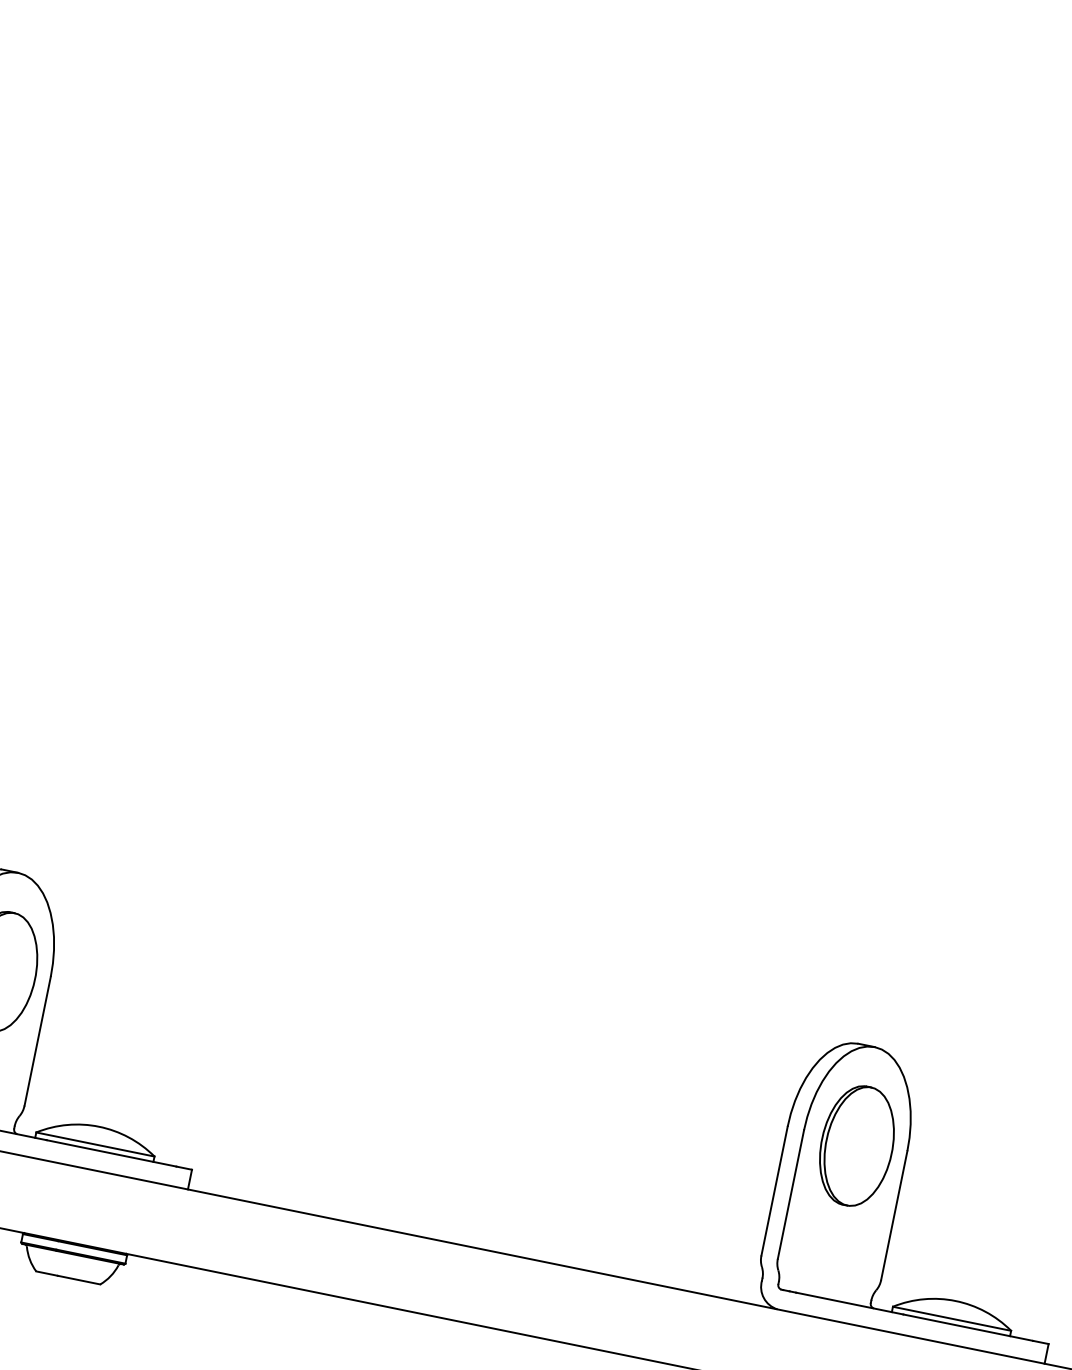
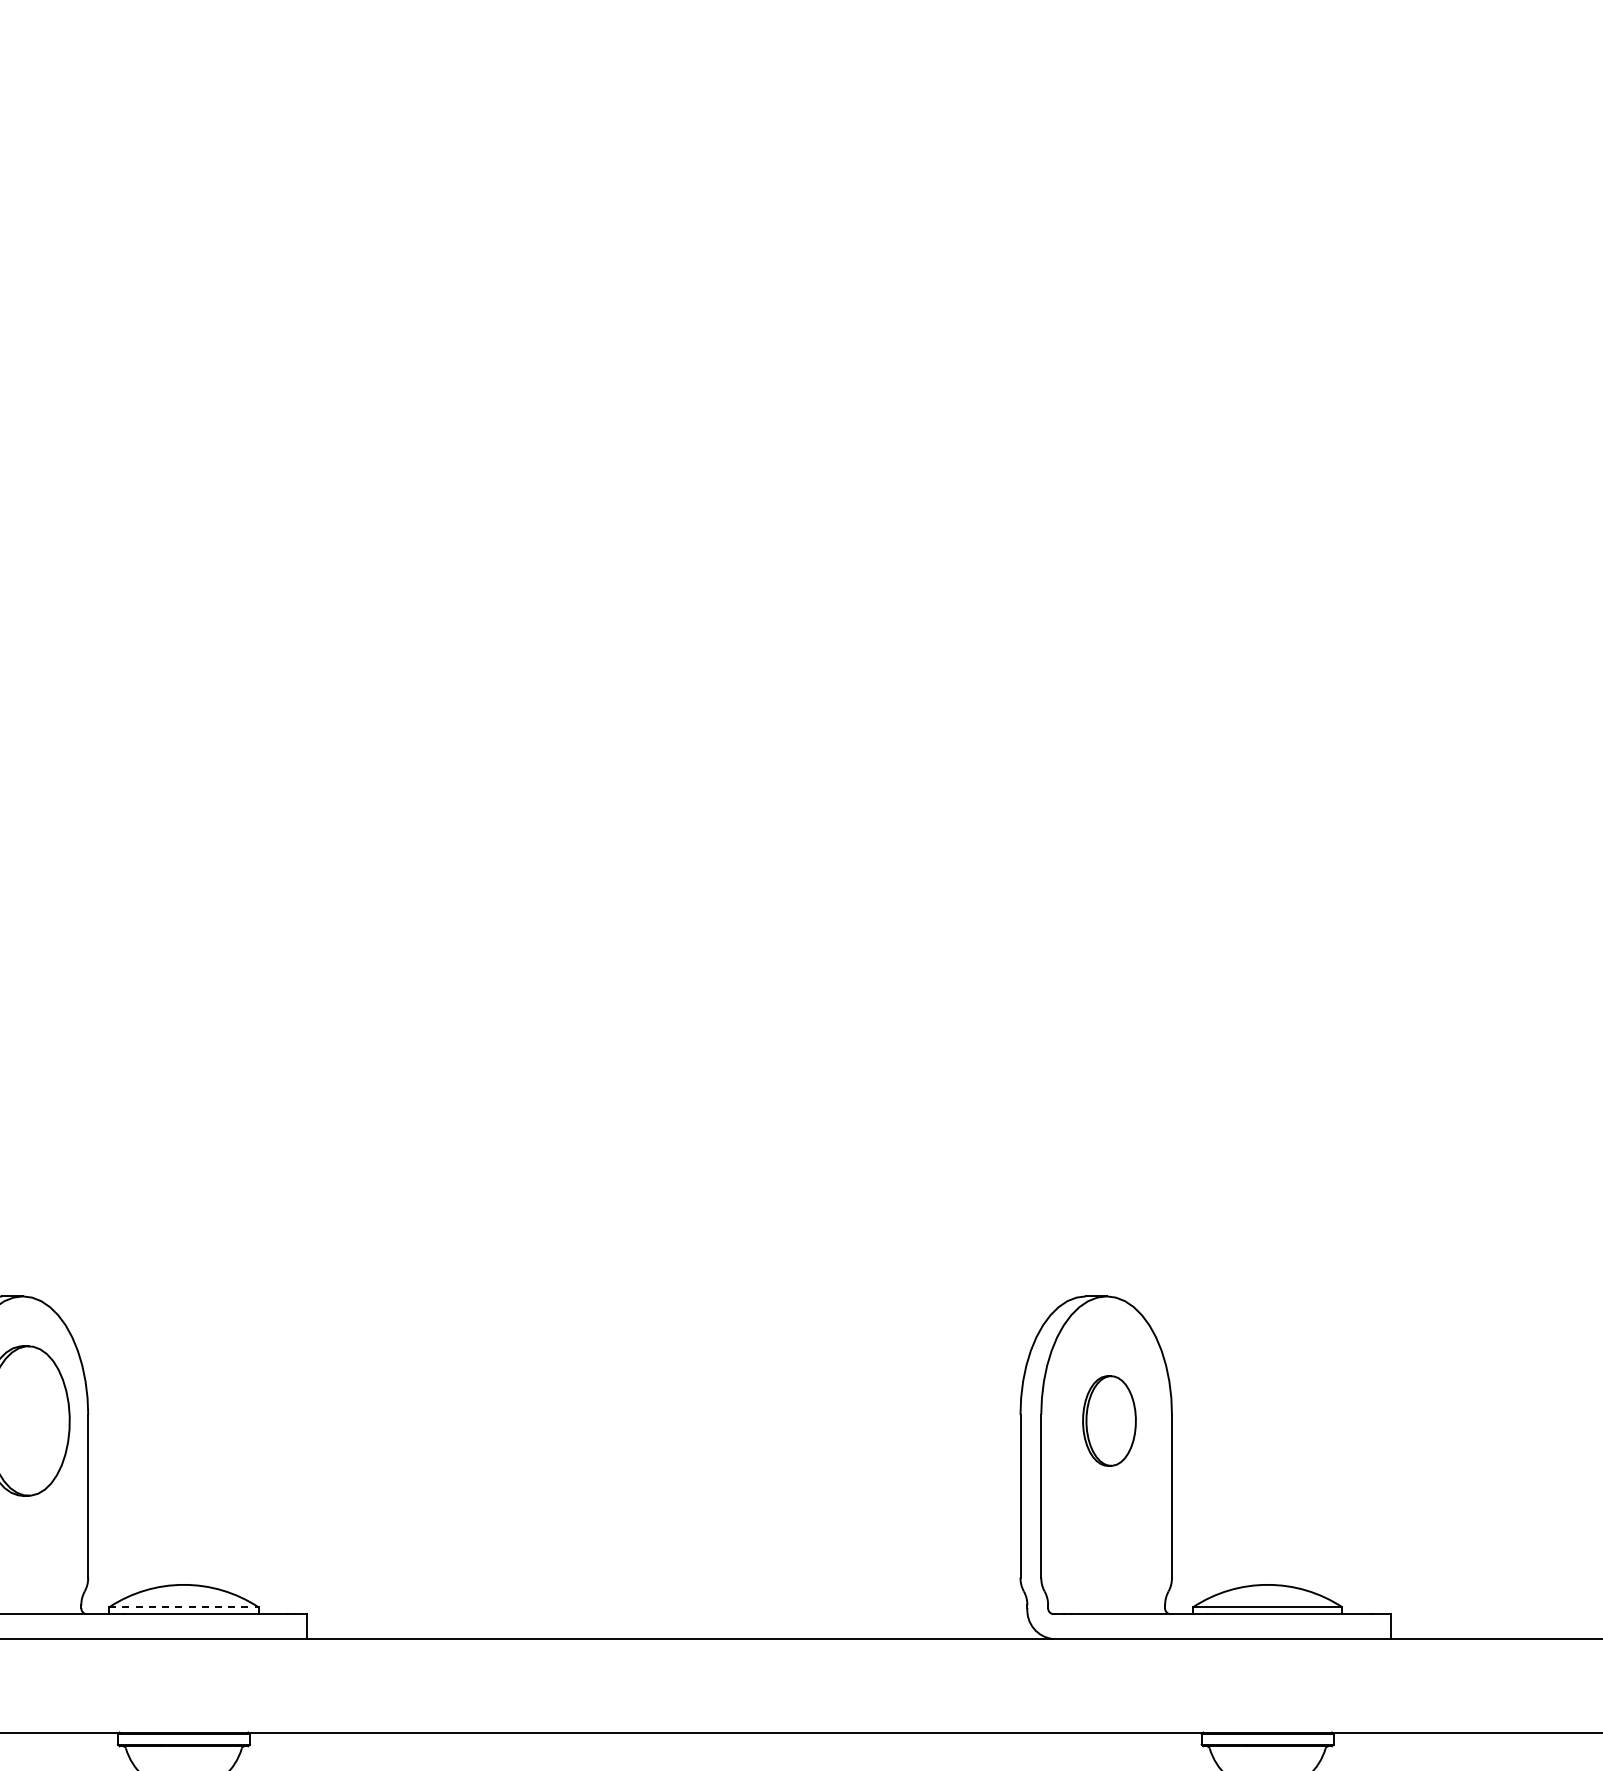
line: (95, 1144) -> (183, 1607), solid -> dashed
part: (857, 1145) -> (1109, 1420), size x0.6

